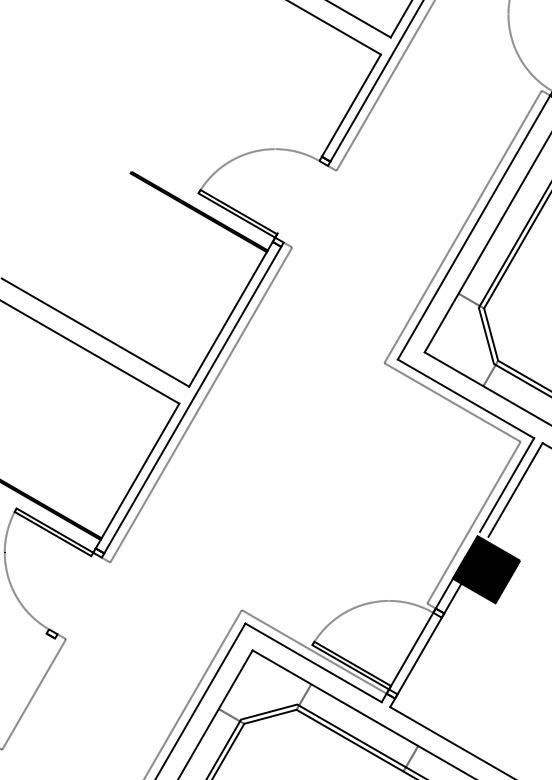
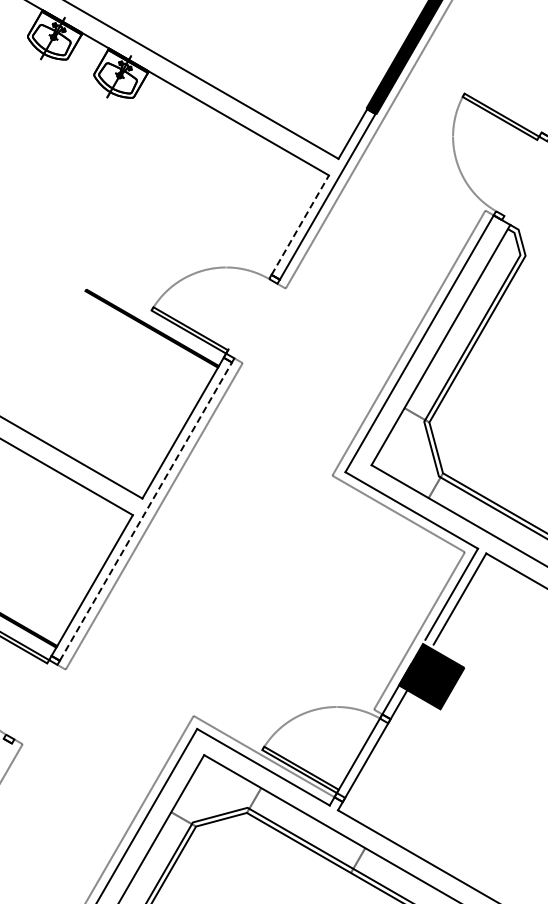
line: (351, 104) -> (300, 224), solid -> dashed
line: (193, 399) -> (146, 511), solid -> dashed

